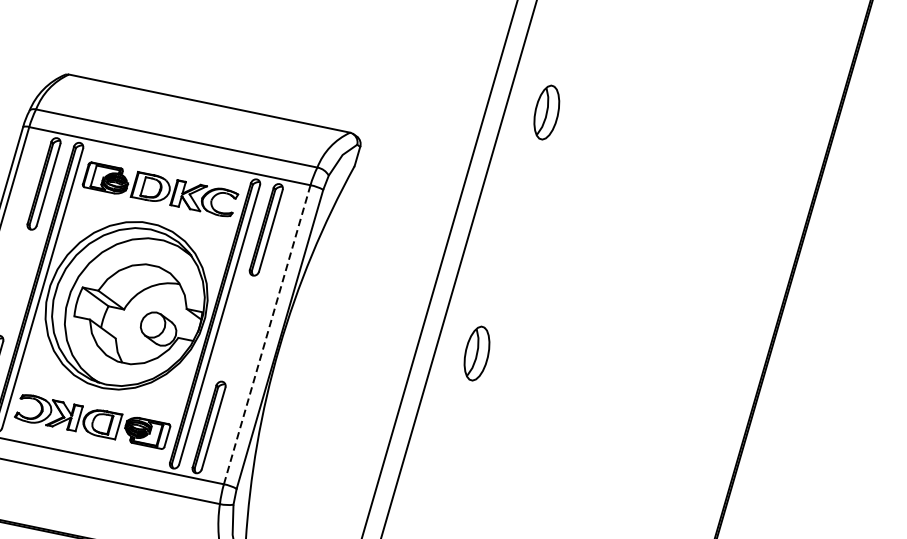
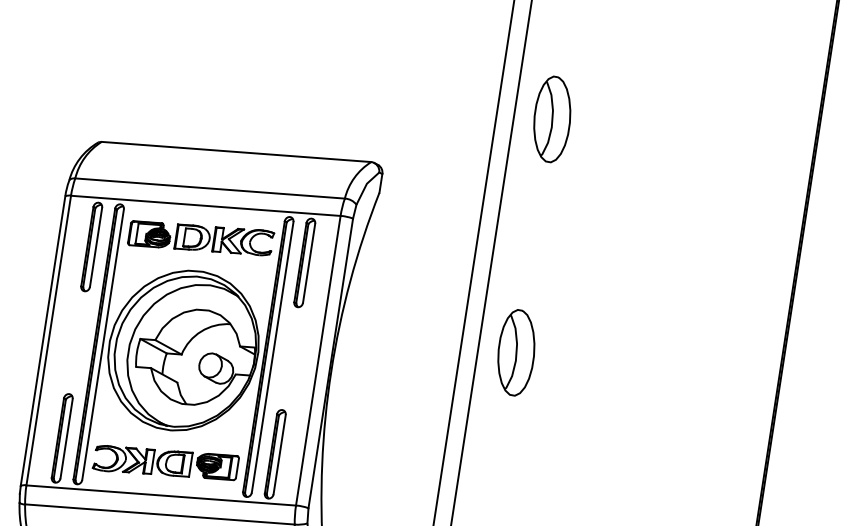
part: (546, 112) -> (552, 119), size x1.67
line: (267, 334) -> (318, 360), dashed -> solid
part: (477, 353) -> (516, 352), size x1.67

